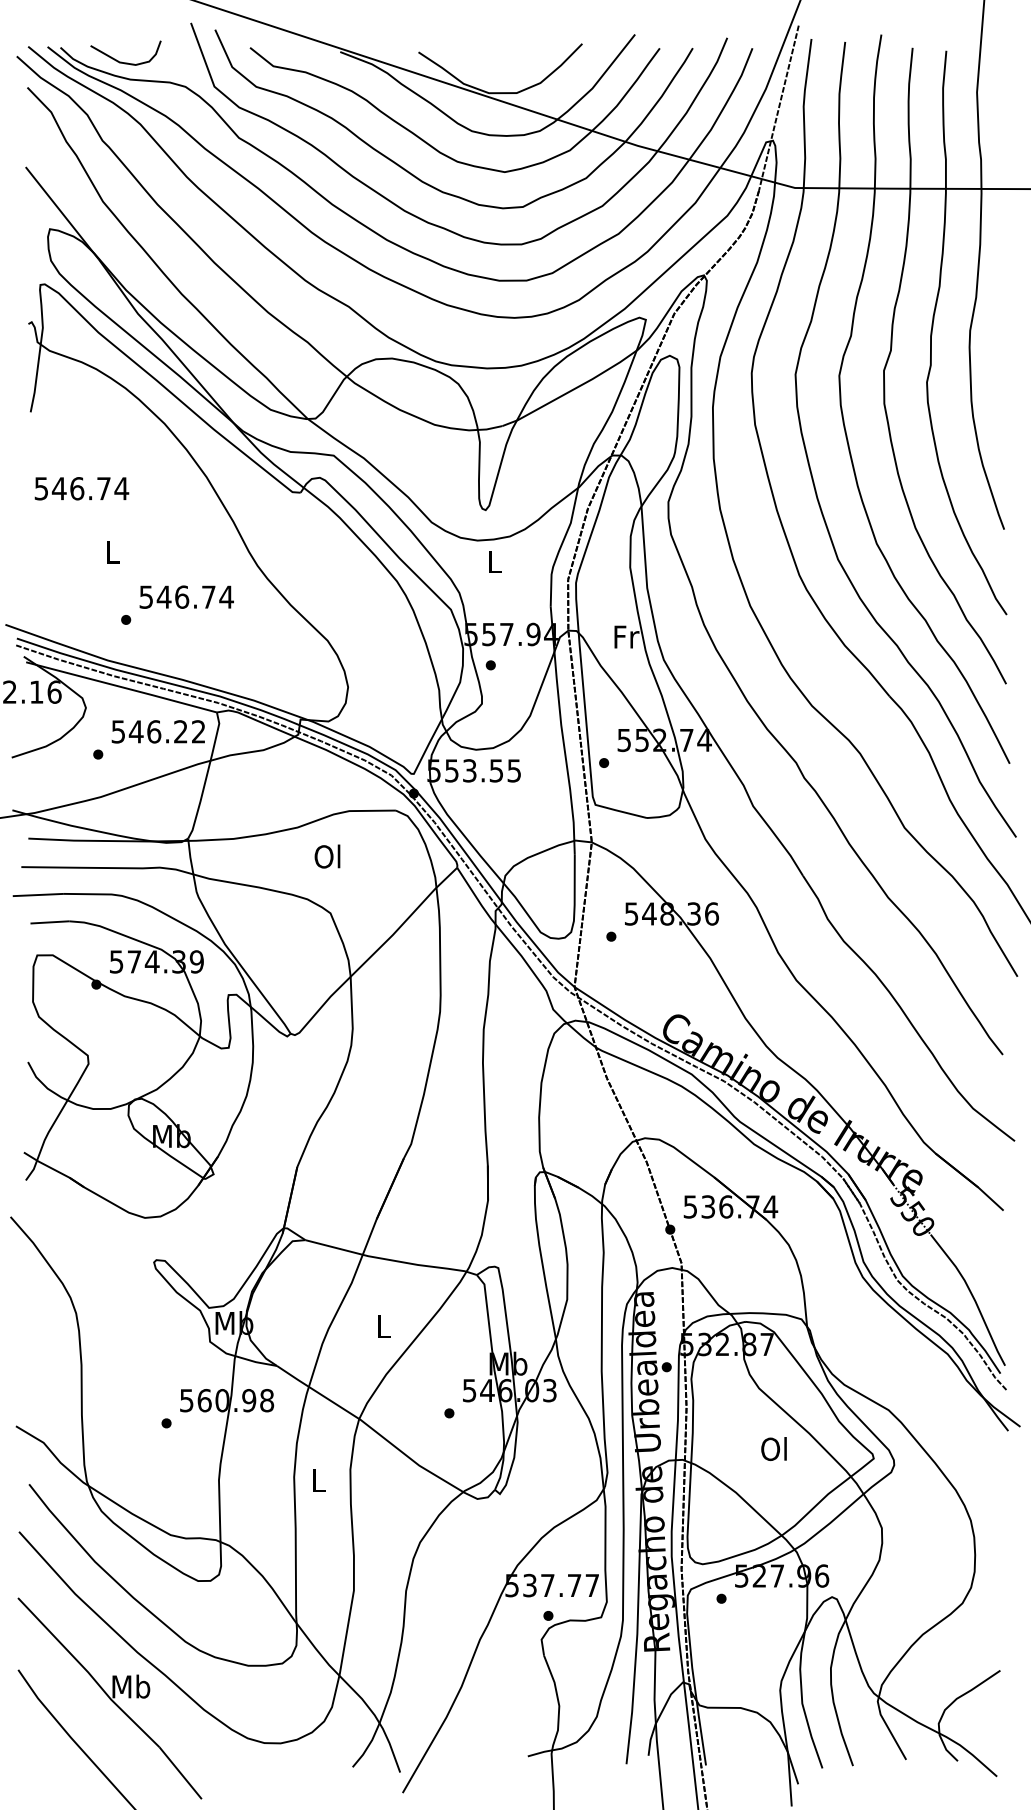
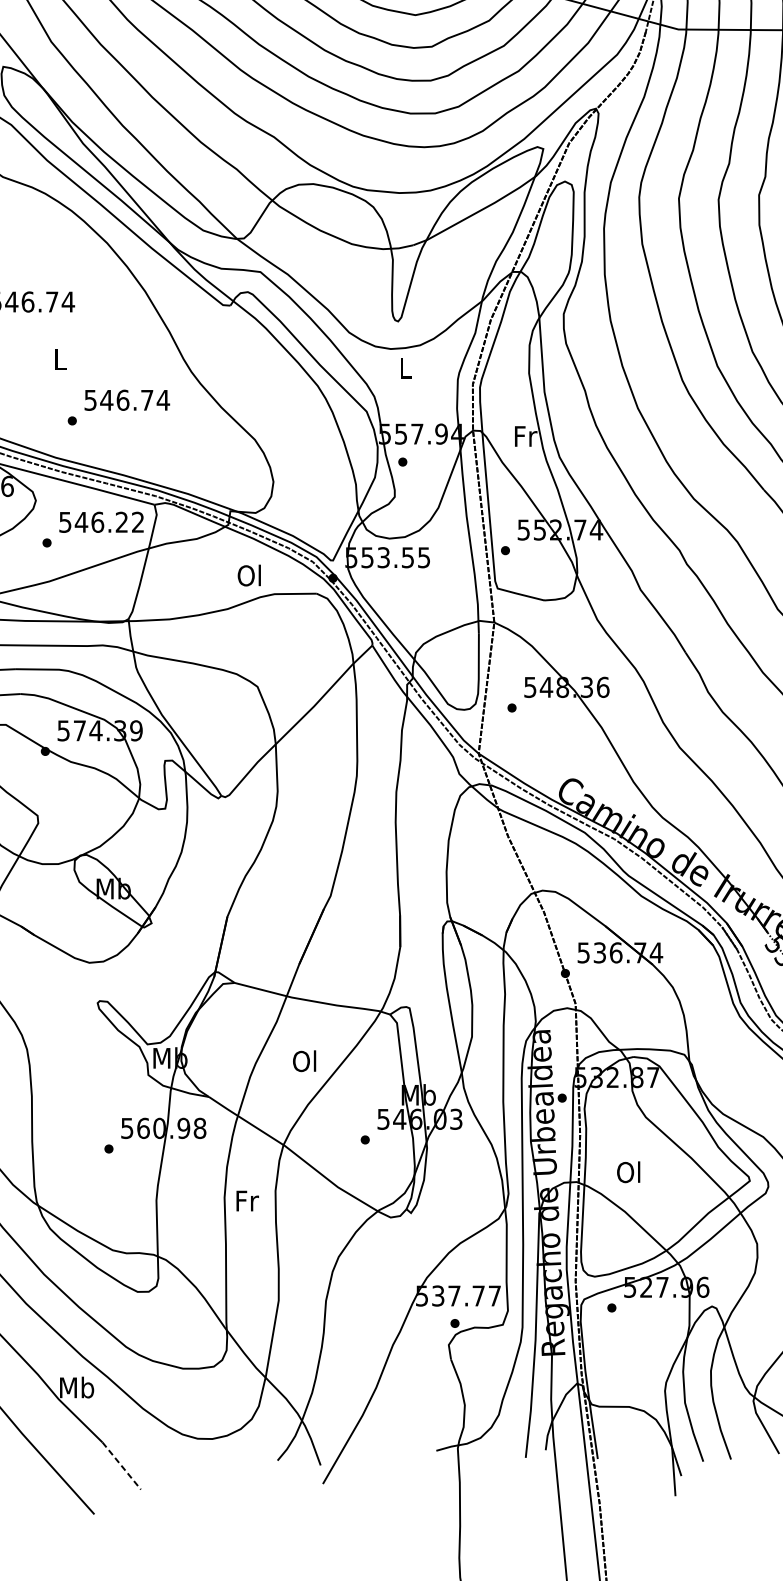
text: (327, 856) -> (249, 575), moved
text: (382, 1326) -> (304, 1061), L -> Ol
text: (773, 1448) -> (628, 1171), moved
text: (319, 1480) -> (247, 1200), L -> Fr
line: (180, 1773) -> (121, 1466), solid -> dashed

